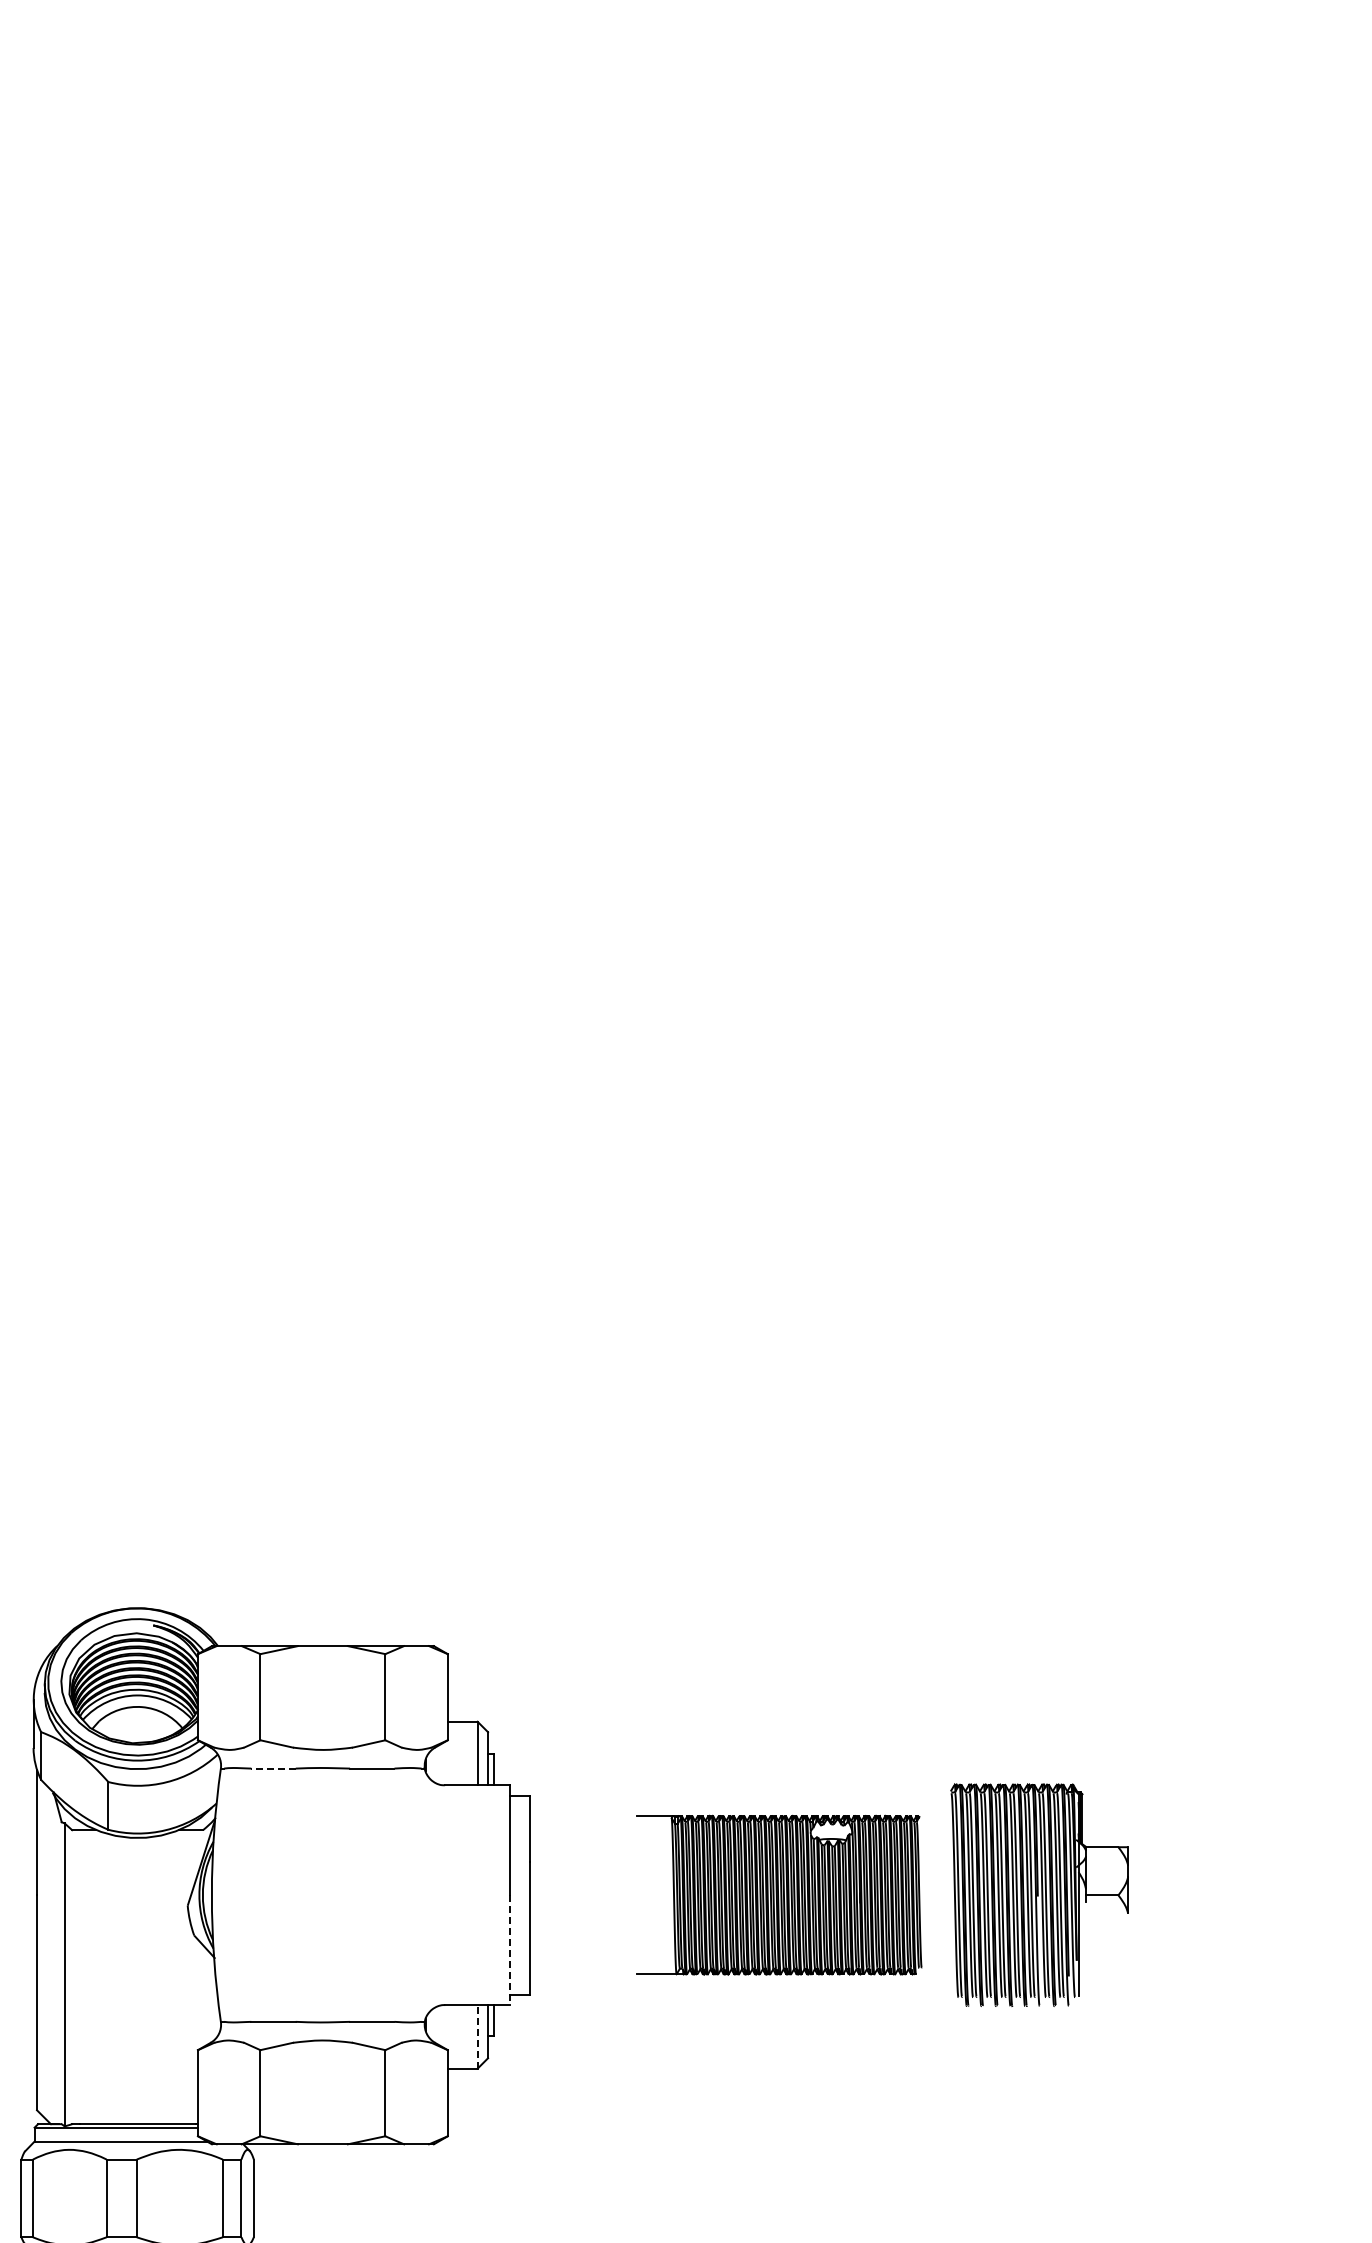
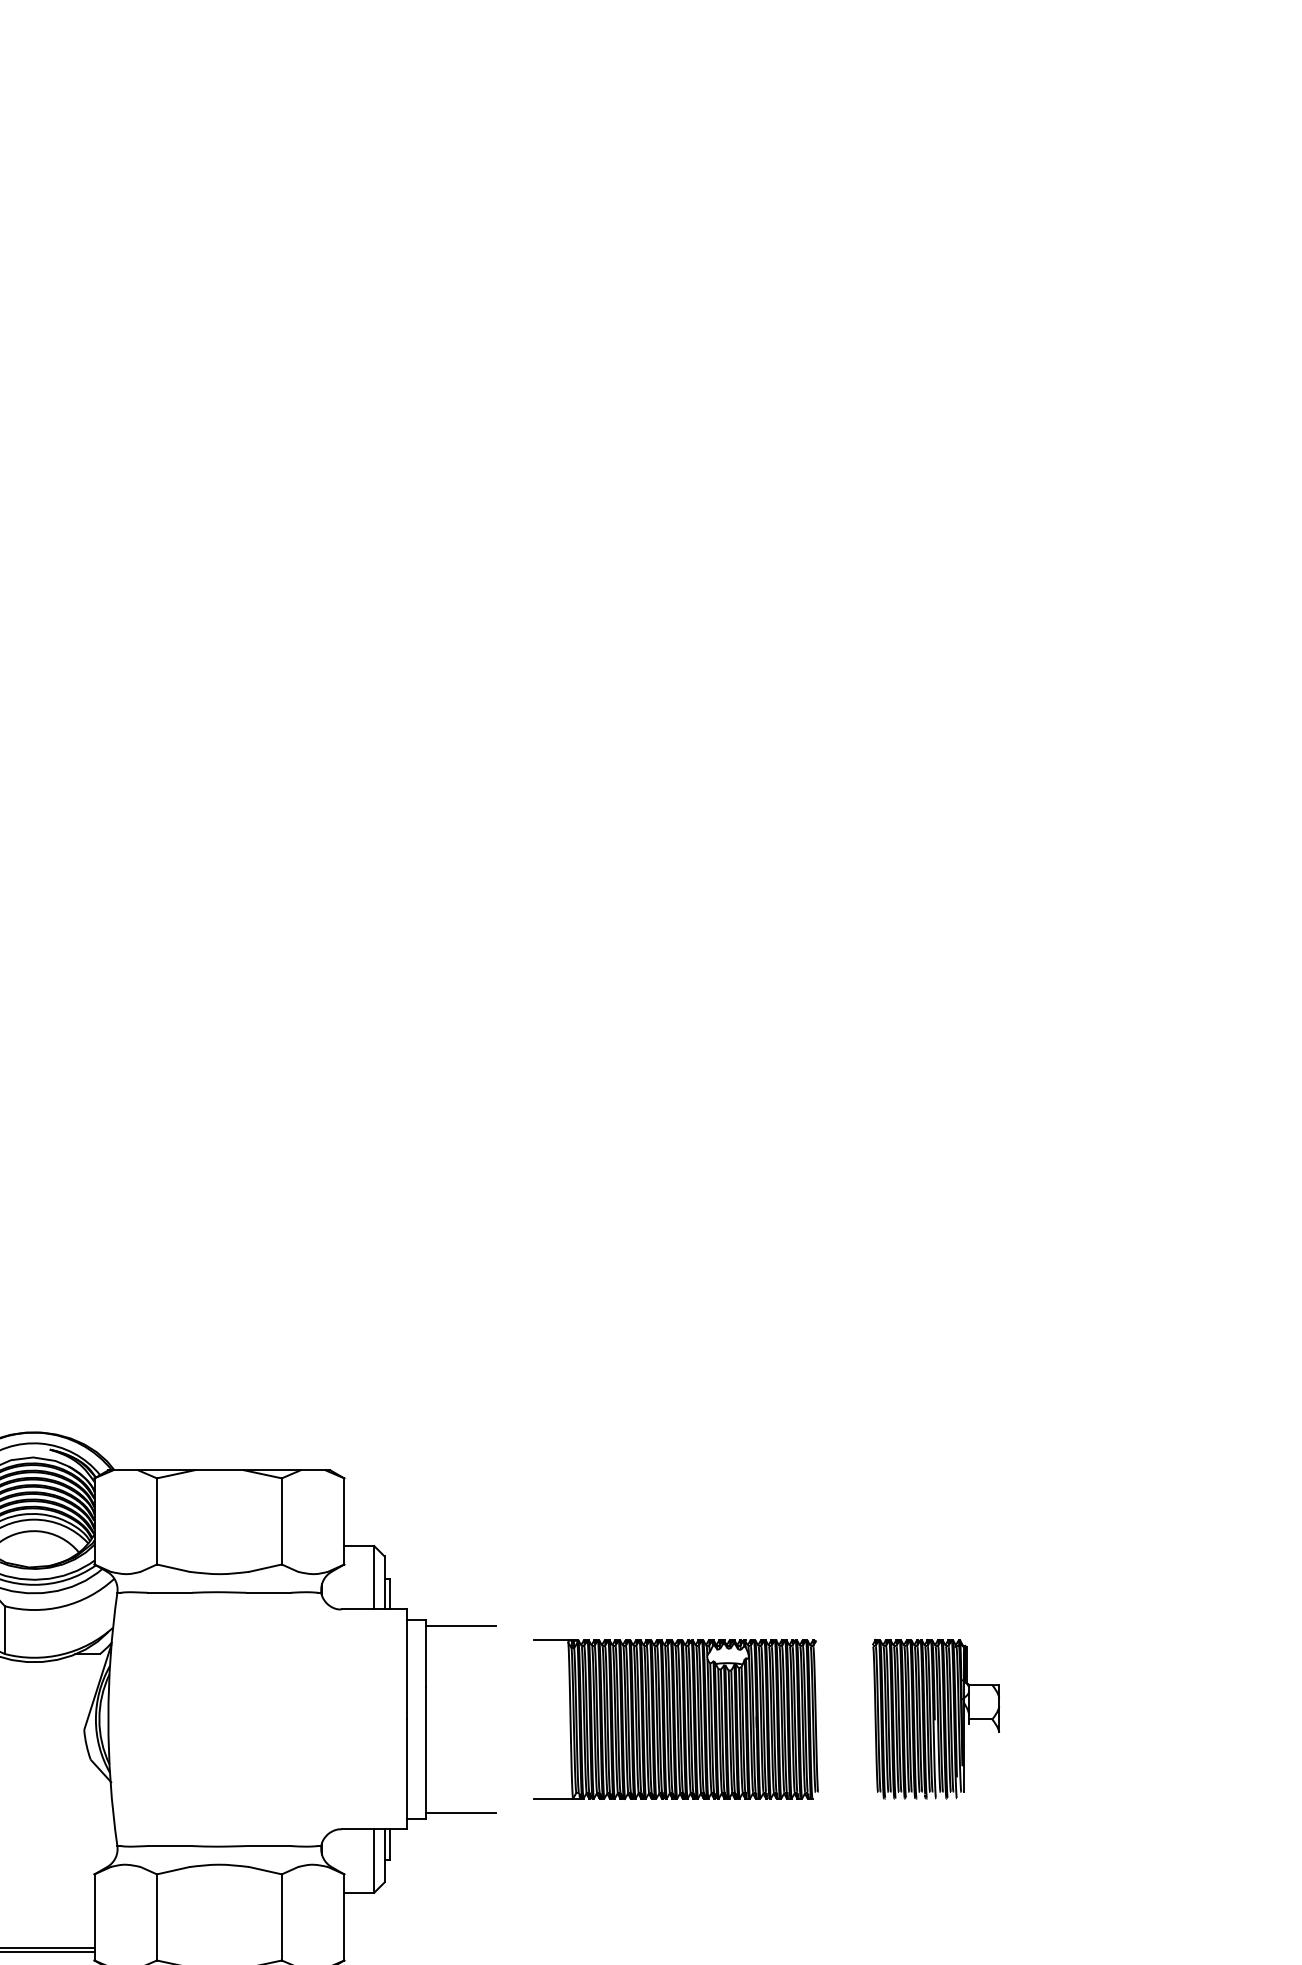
line: (273, 1768) -> (170, 1592), dashed -> solid
line: (564, 1801) -> (461, 1625), added
part: (1039, 1894) -> (936, 1718), size x0.71
line: (510, 1950) -> (407, 1774), dashed -> solid
line: (564, 1988) -> (461, 1812), added
line: (477, 2036) -> (374, 1860), dashed -> solid

